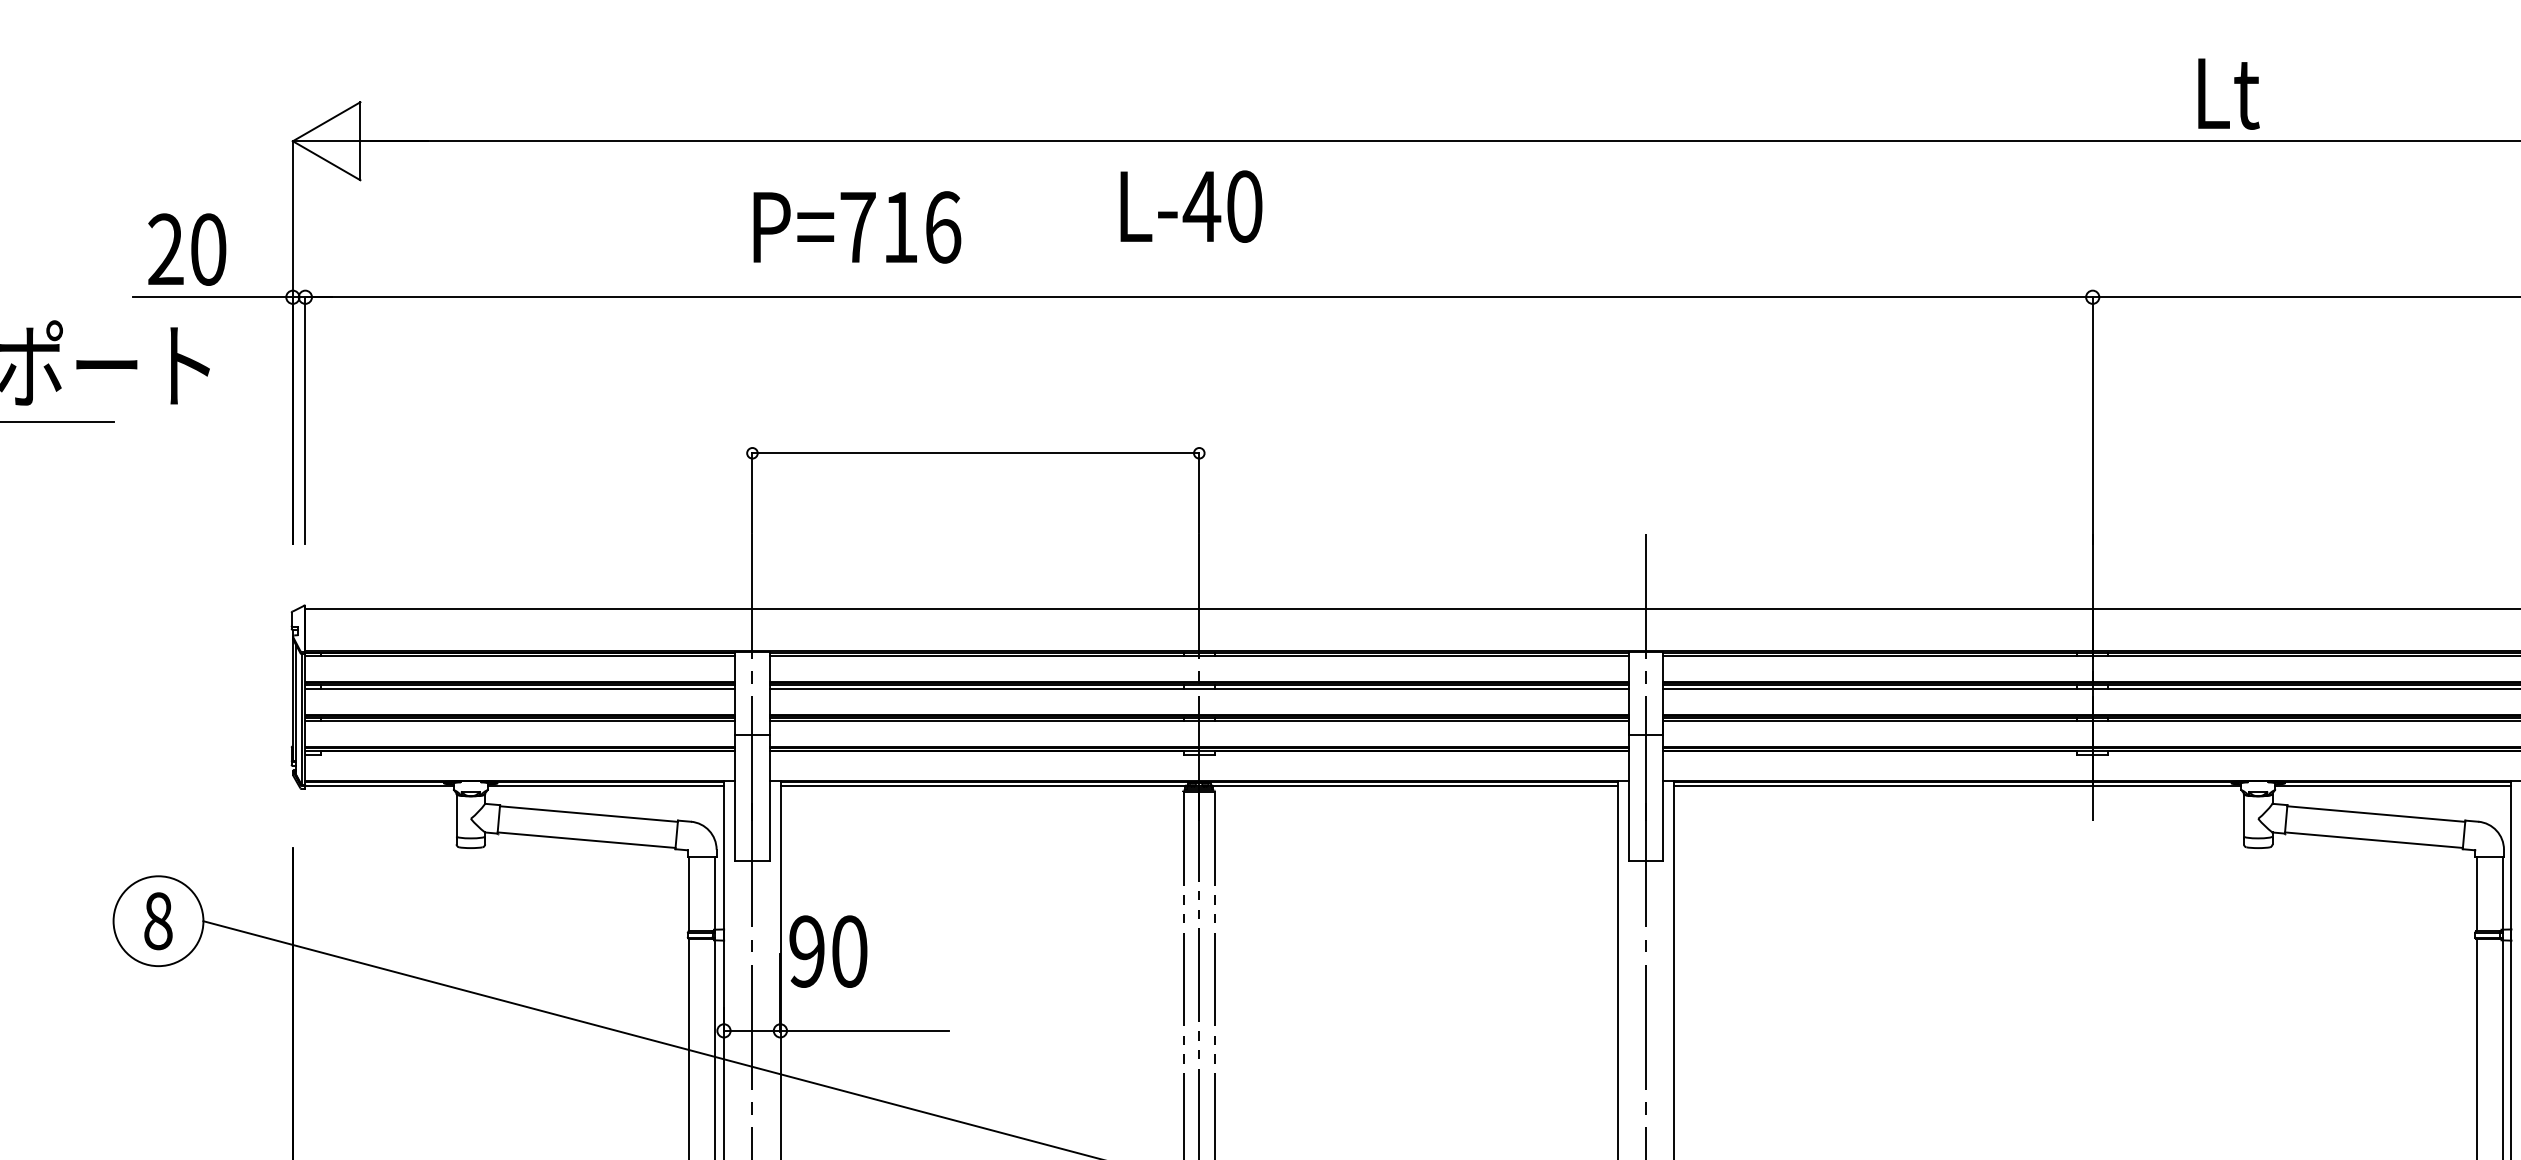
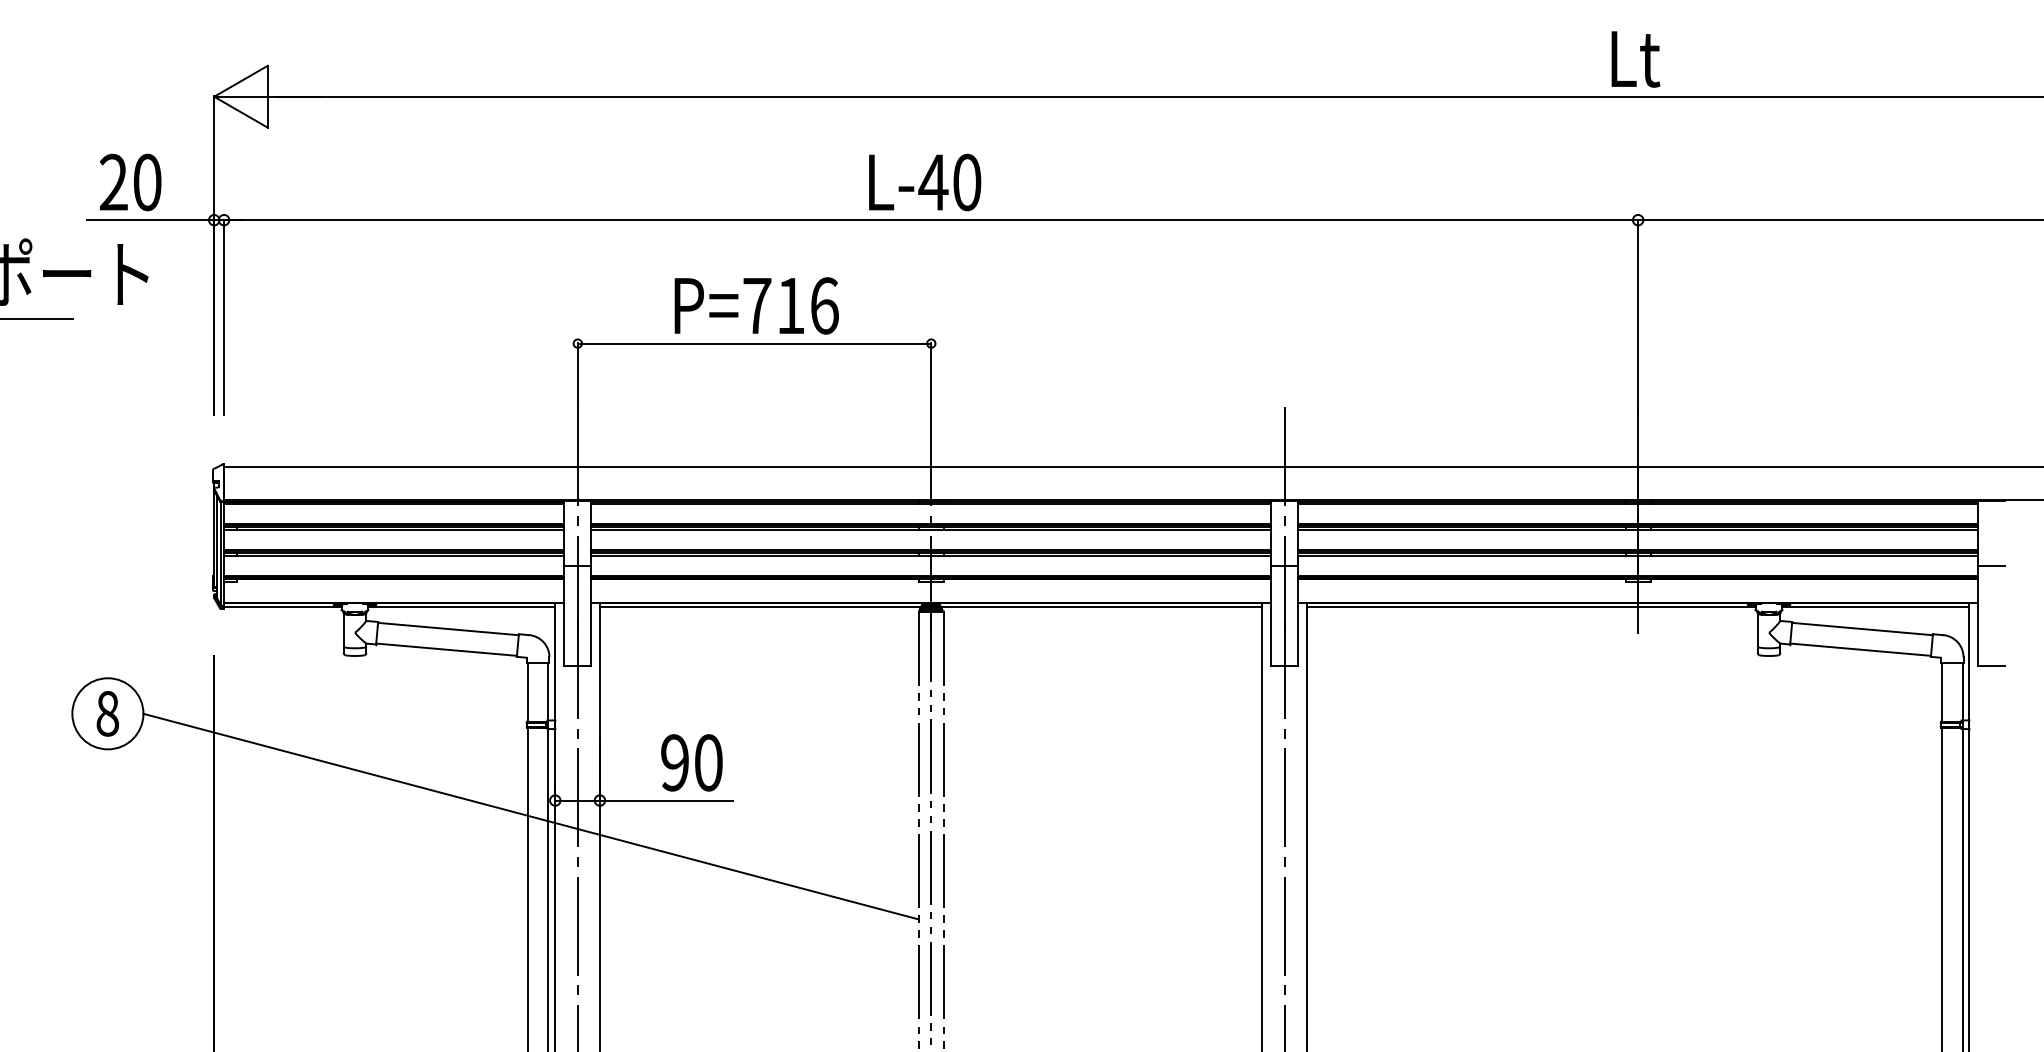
text: (2228, 94) -> (1635, 59), moved
text: (1191, 206) -> (925, 182), moved
text: (856, 226) -> (756, 305), moved
text: (827, 951) -> (691, 762), moved

